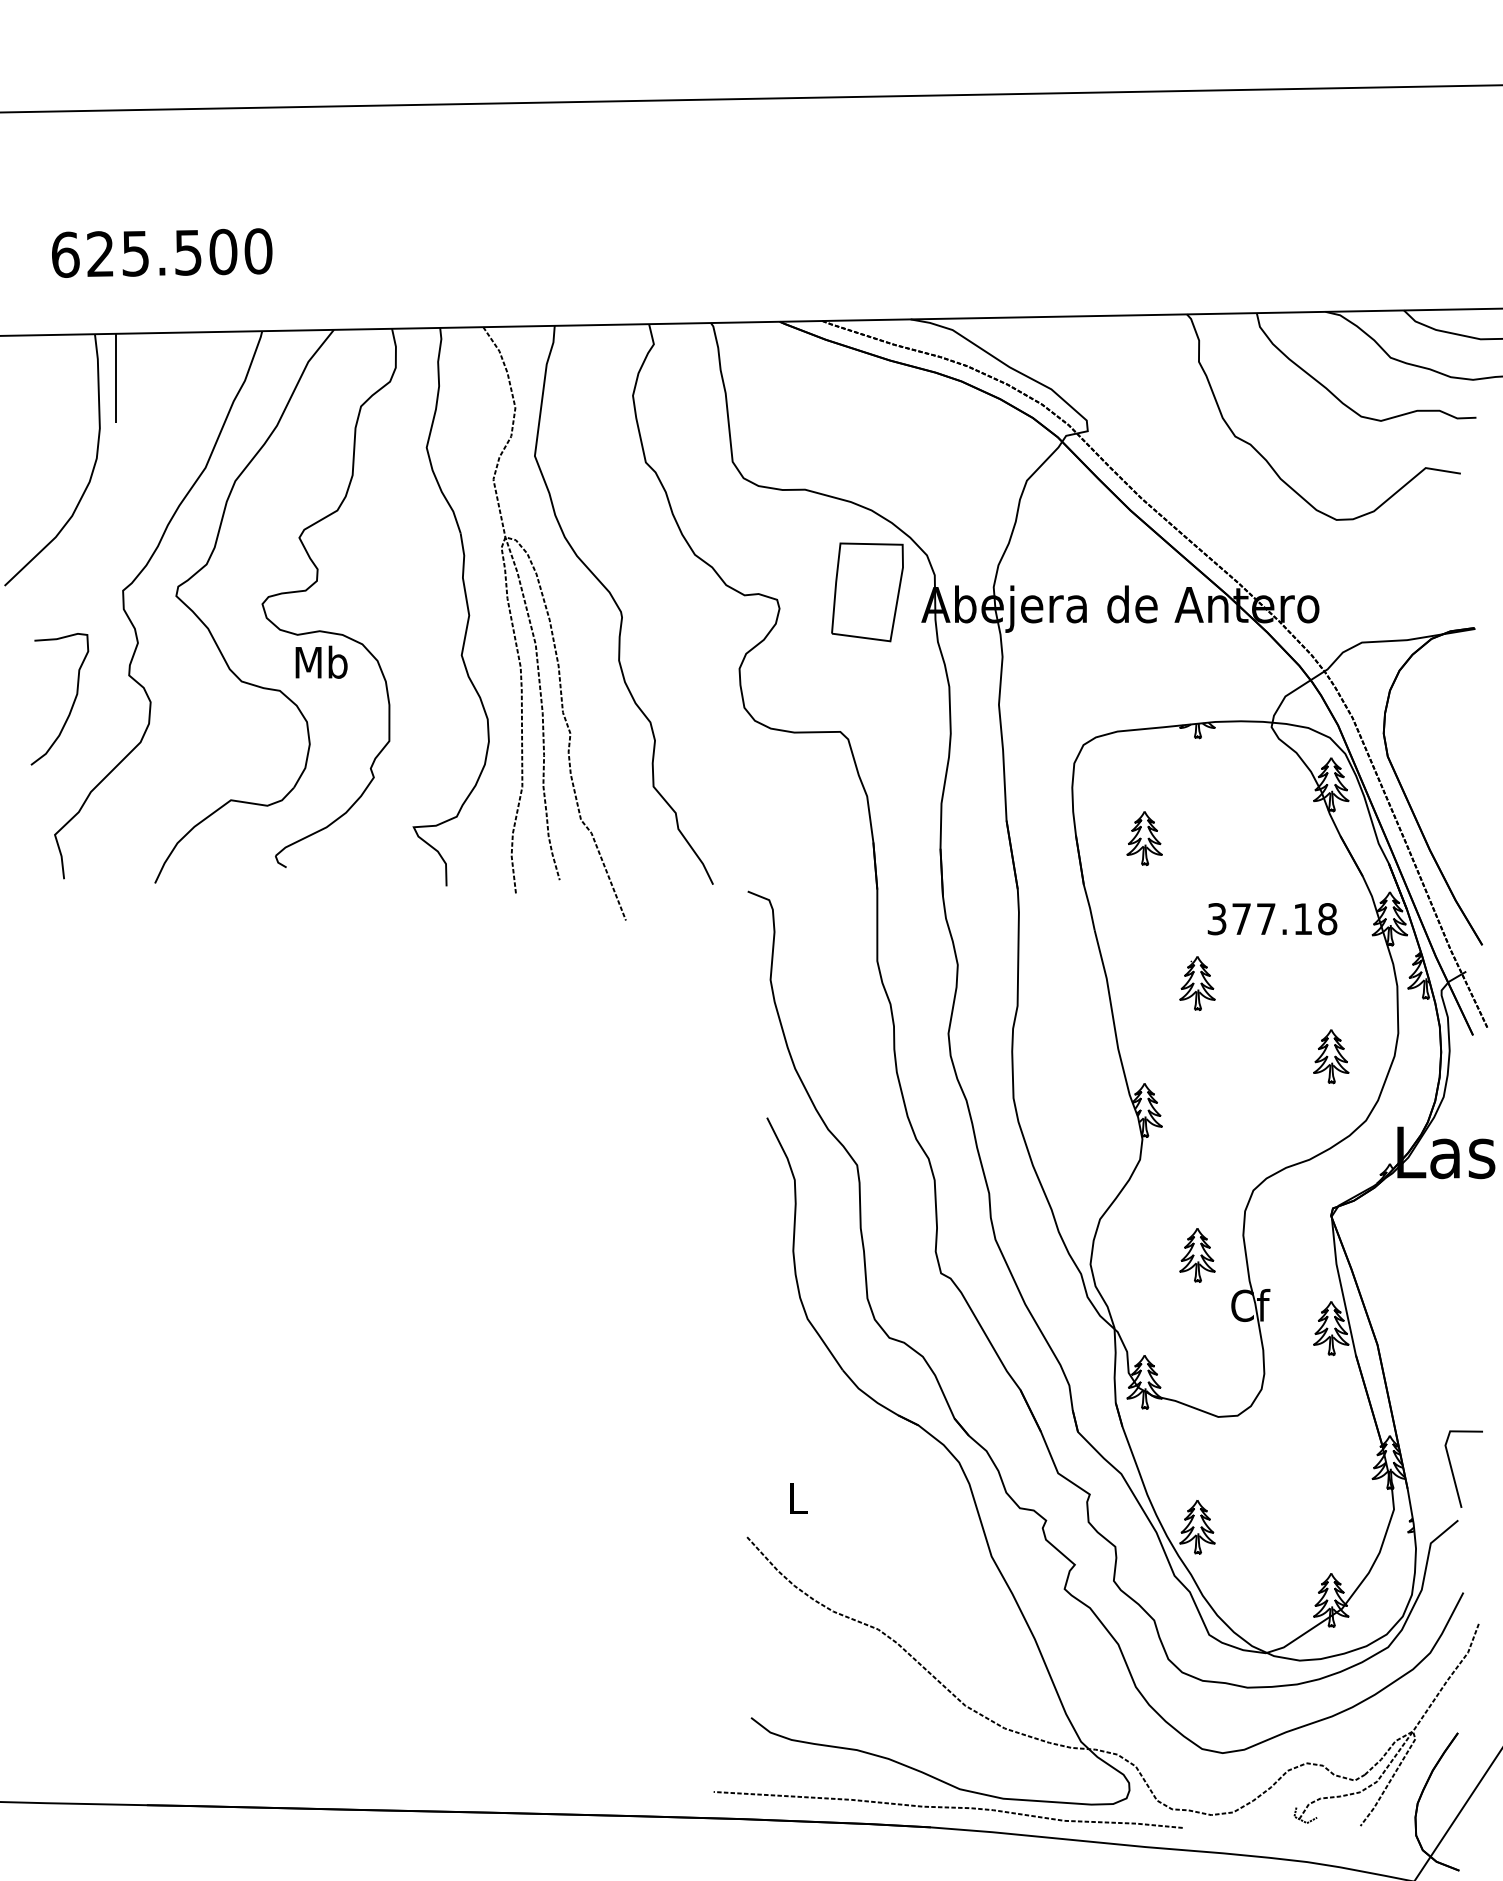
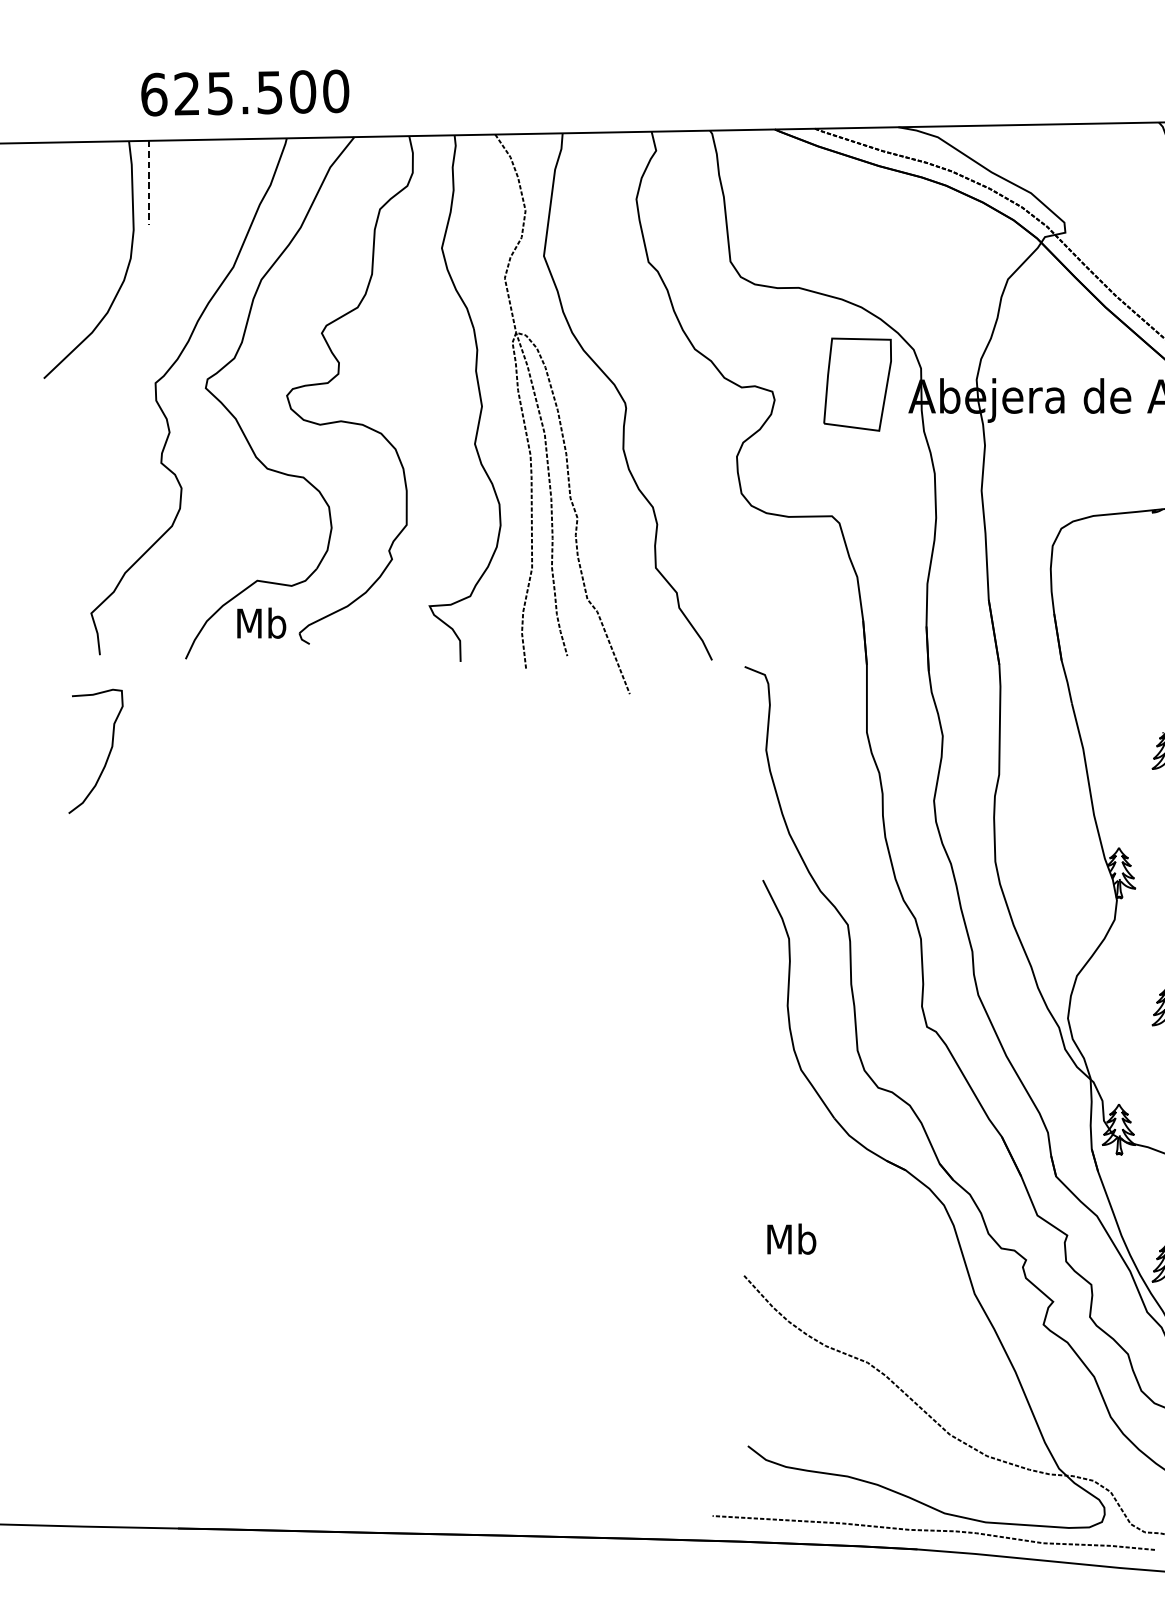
text: (162, 252) -> (245, 92), moved
line: (115, 378) -> (148, 182), solid -> dashed
text: (321, 661) -> (261, 622), moved
curve: (72, 703) -> (107, 755), moved
part: (1144, 838) -> (1118, 616), removed
text: (797, 1497) -> (791, 1238), L -> Mb

